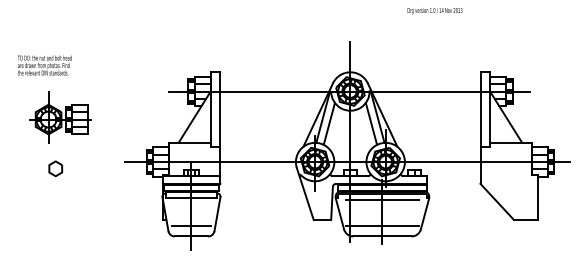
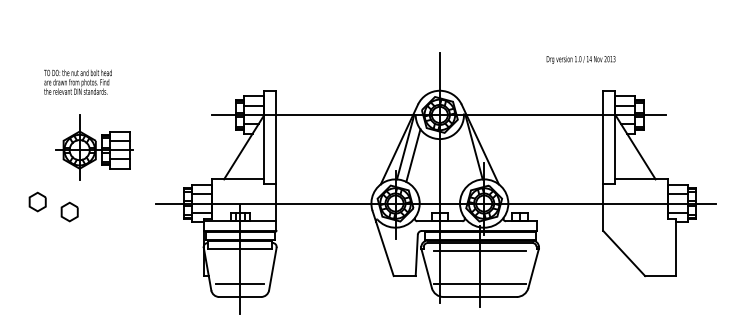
text: (434, 10) -> (580, 59), moved
text: (44, 64) -> (77, 81), moved
part: (60, 117) -> (94, 147), moved
line: (371, 123) -> (466, 155), removed
part: (30, 160) -> (37, 201), added

